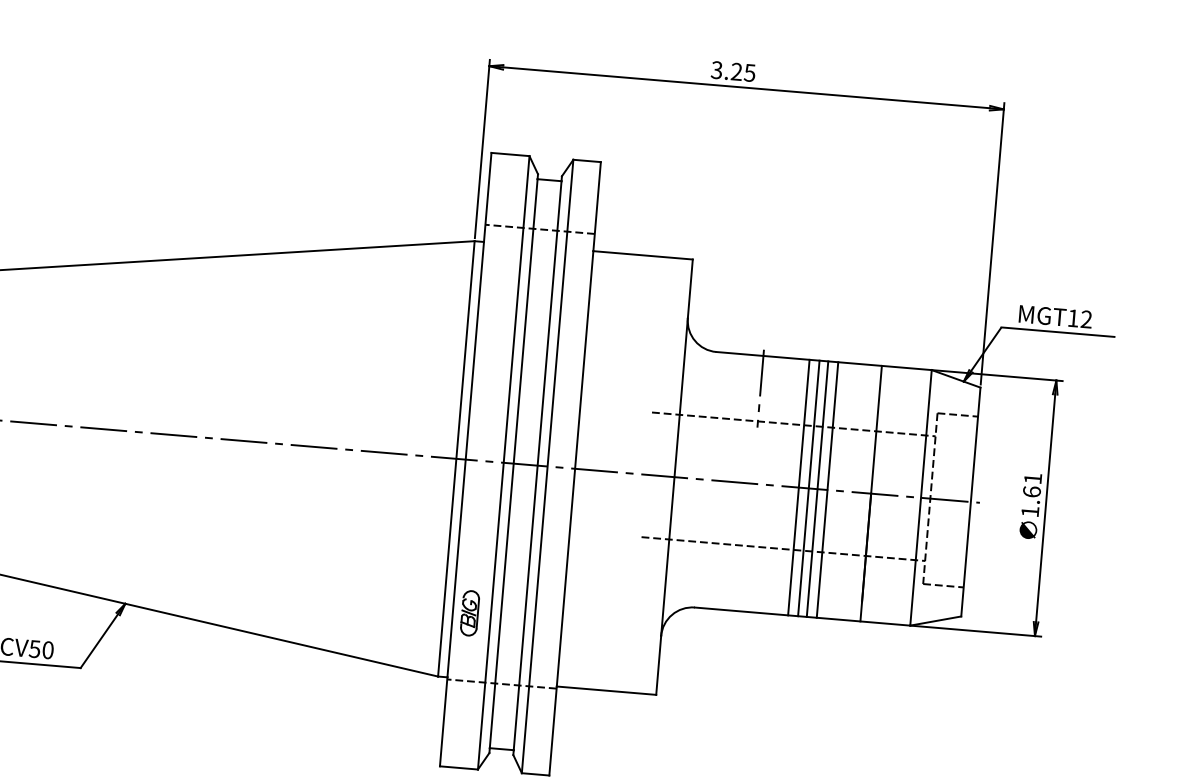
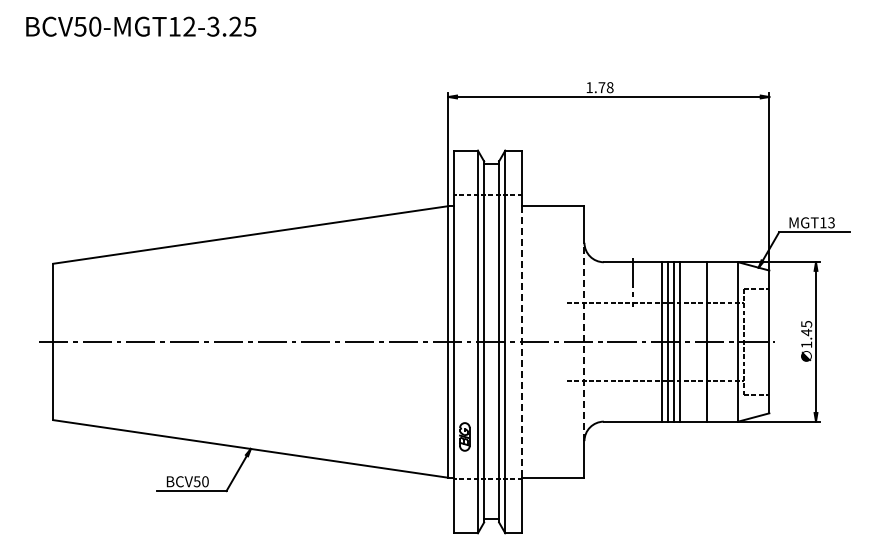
text: (732, 71) -> (599, 87), 3.25 -> 1.78
text: (1086, 320) -> (831, 223), MGT12 -> MGT13
line: (575, 468) -> (522, 341), solid -> dashed
line: (674, 476) -> (584, 341), solid -> dashed
text: (1032, 485) -> (806, 328), 1.61 -> 1.45

